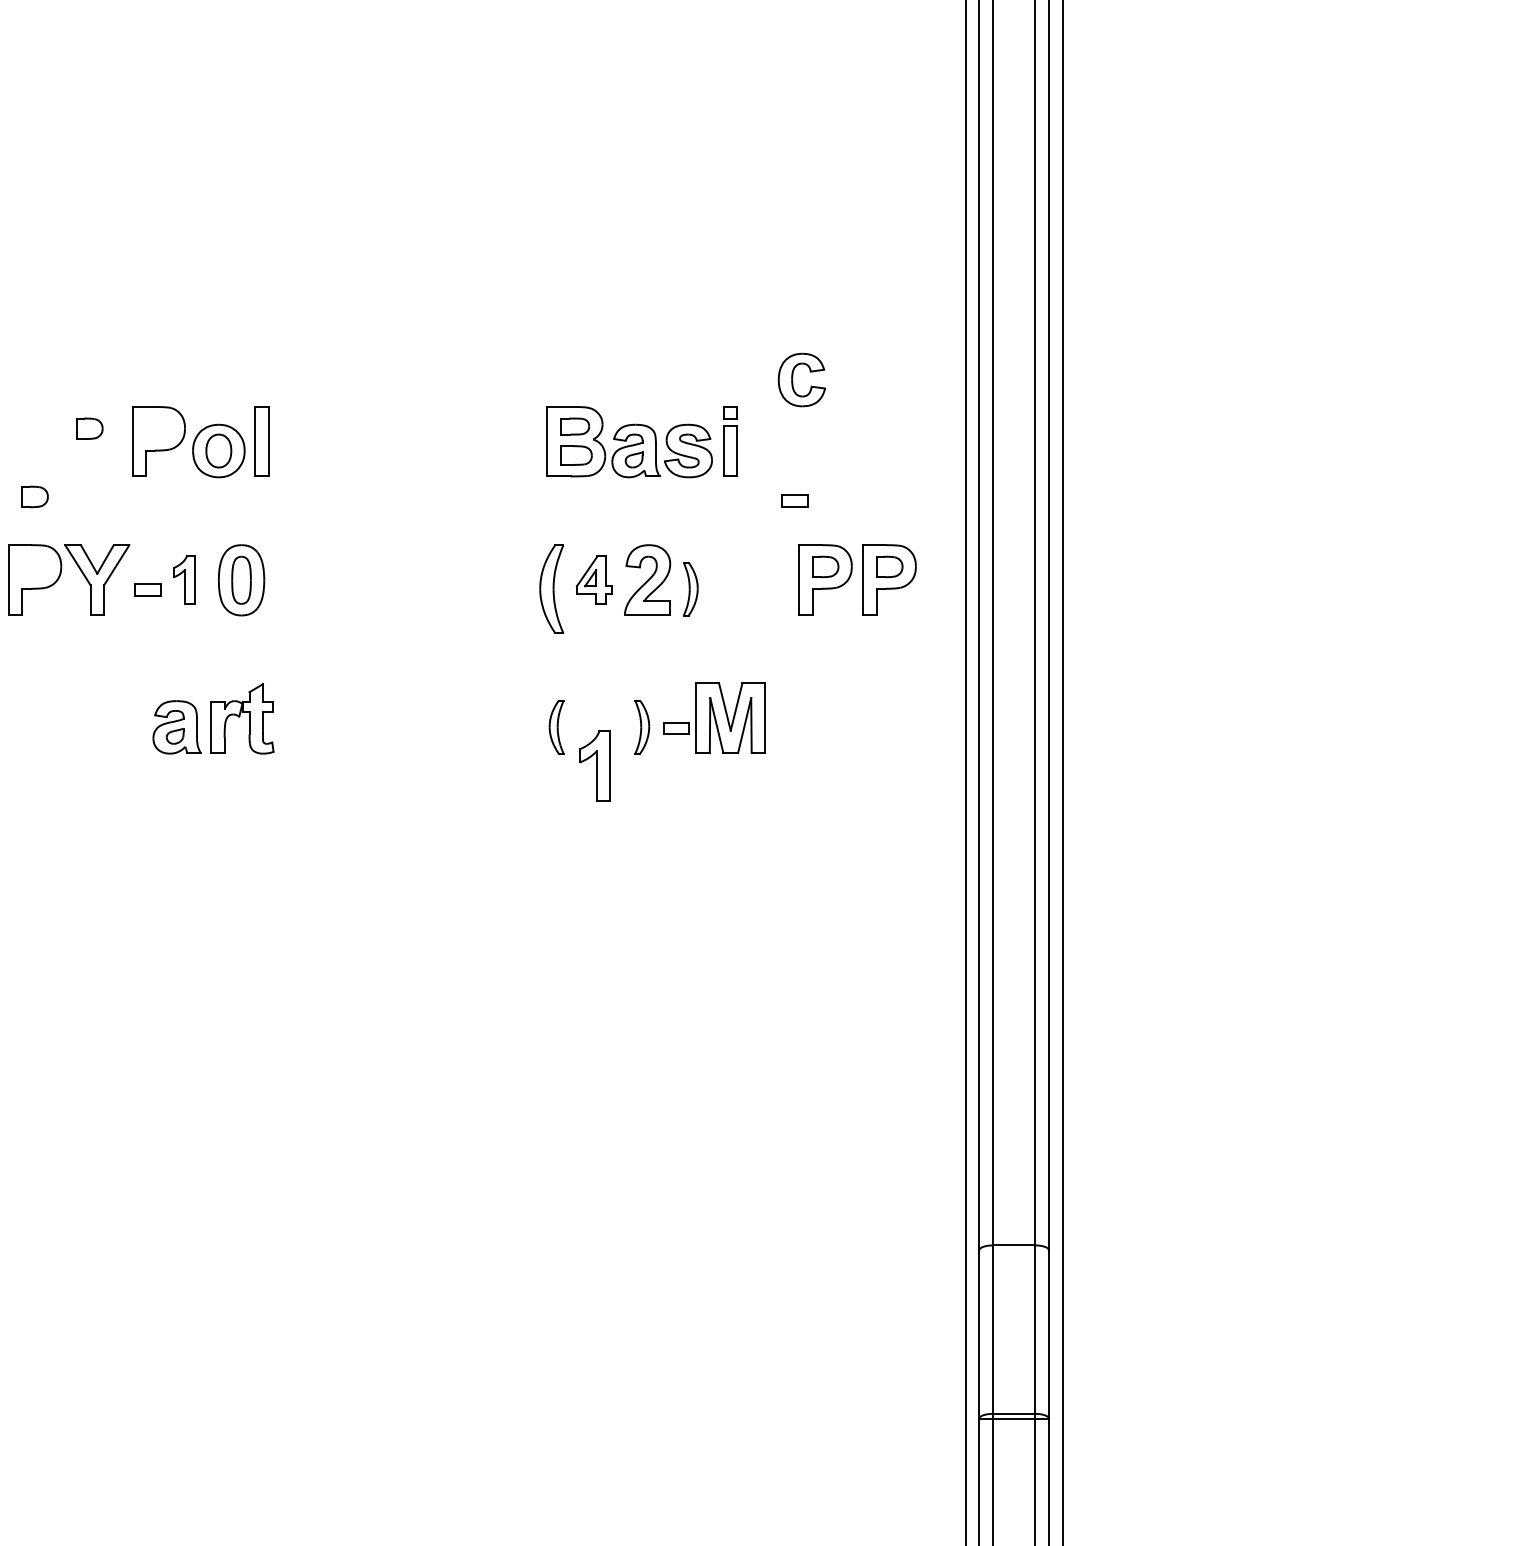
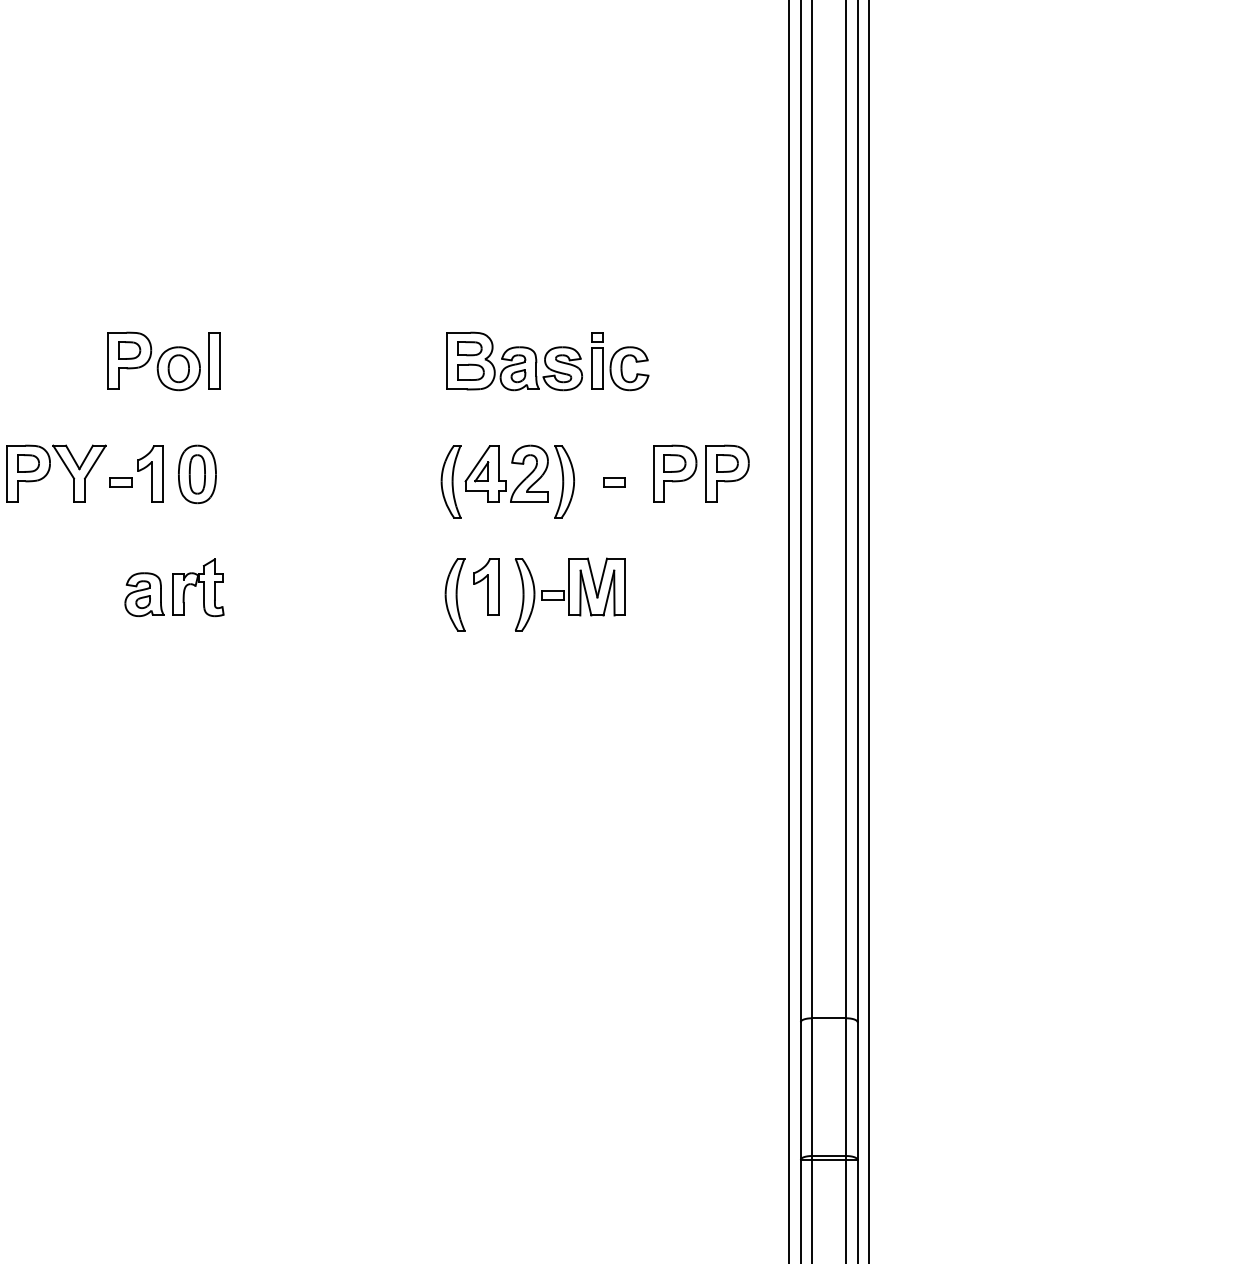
part: (793, 377) -> (622, 366), moved
part: (89, 428) -> (129, 350), moved
part: (34, 496) -> (28, 463), moved
part: (794, 500) -> (614, 481), moved
part: (183, 579) -> (149, 473), size x1.43
part: (593, 580) -> (485, 474), size x1.43
part: (690, 588) -> (564, 481), size x1.67
part: (556, 726) -> (454, 593), size x1.67
part: (642, 726) -> (525, 593), size x1.67
part: (594, 765) -> (486, 586), moved

